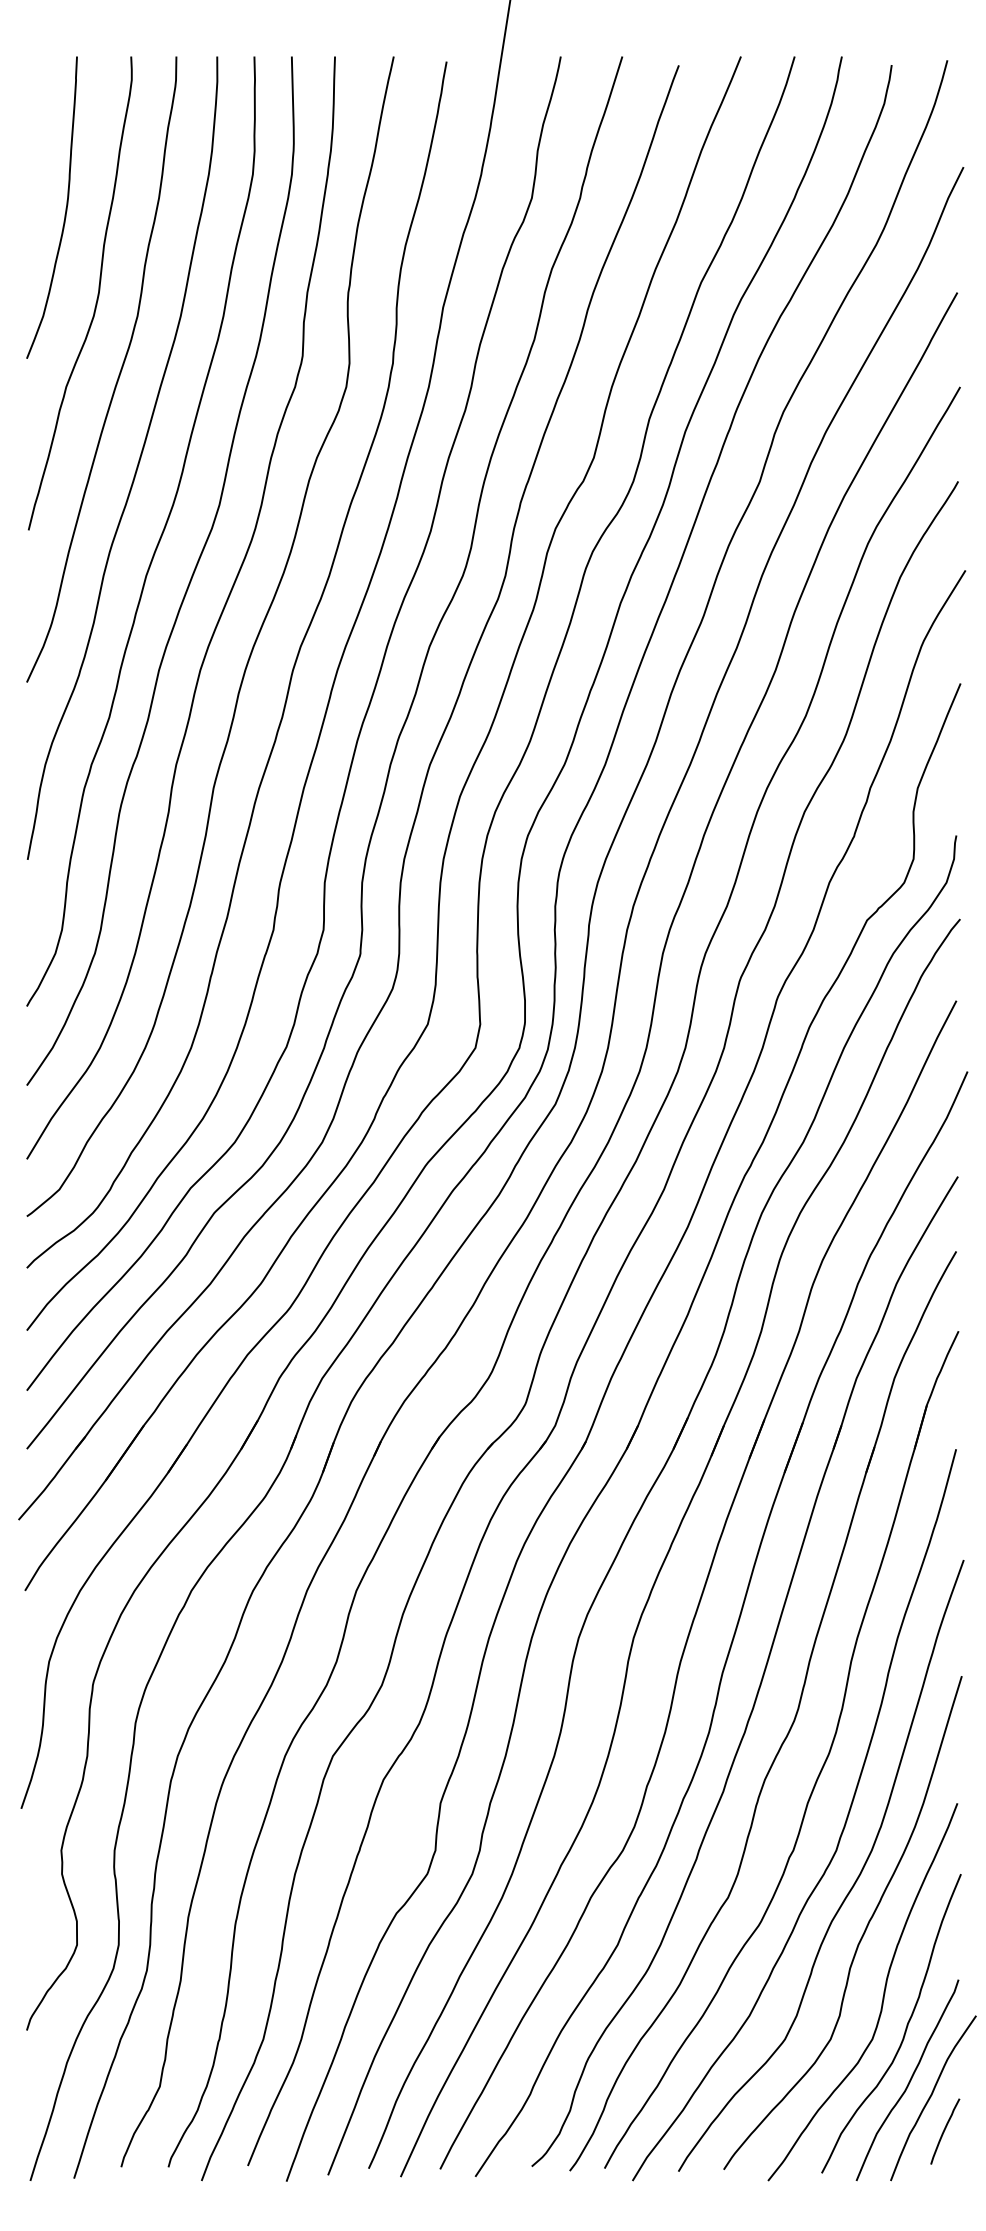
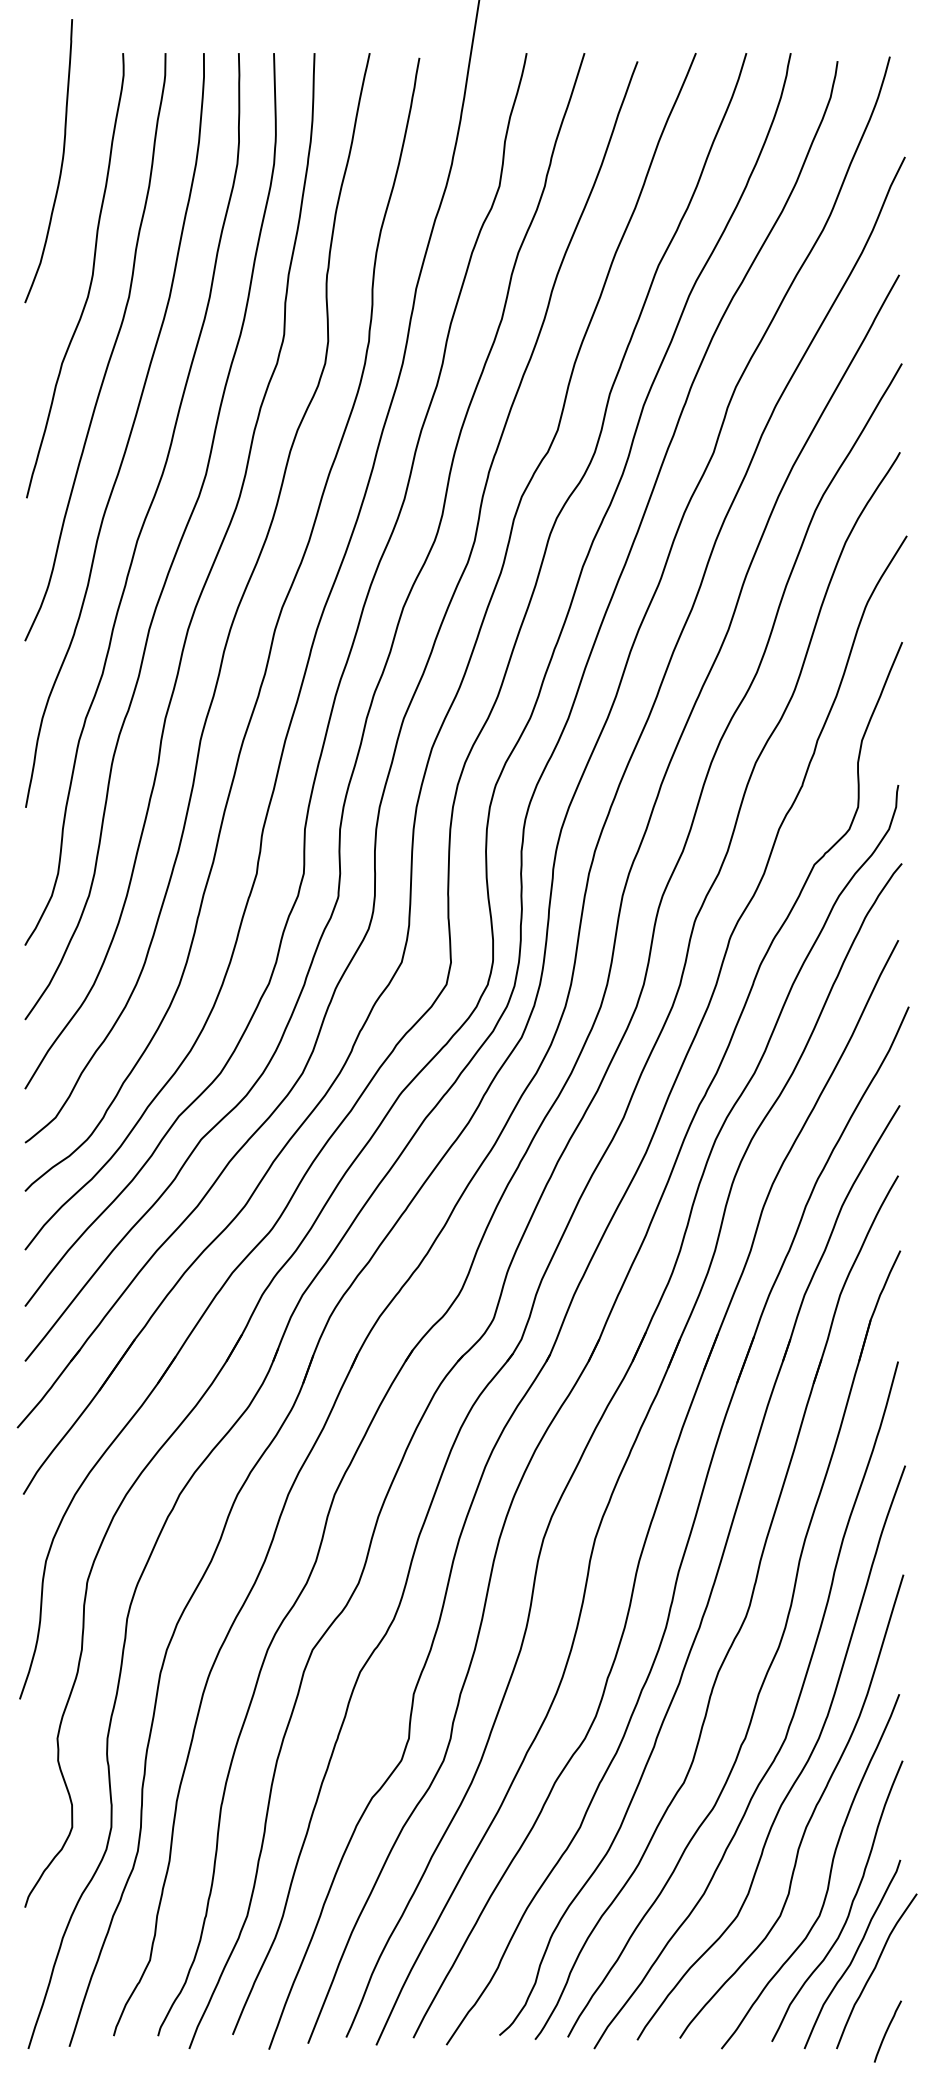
curve: (65, 208) -> (61, 161), moved
curve: (944, 2131) -> (887, 2031), moved

